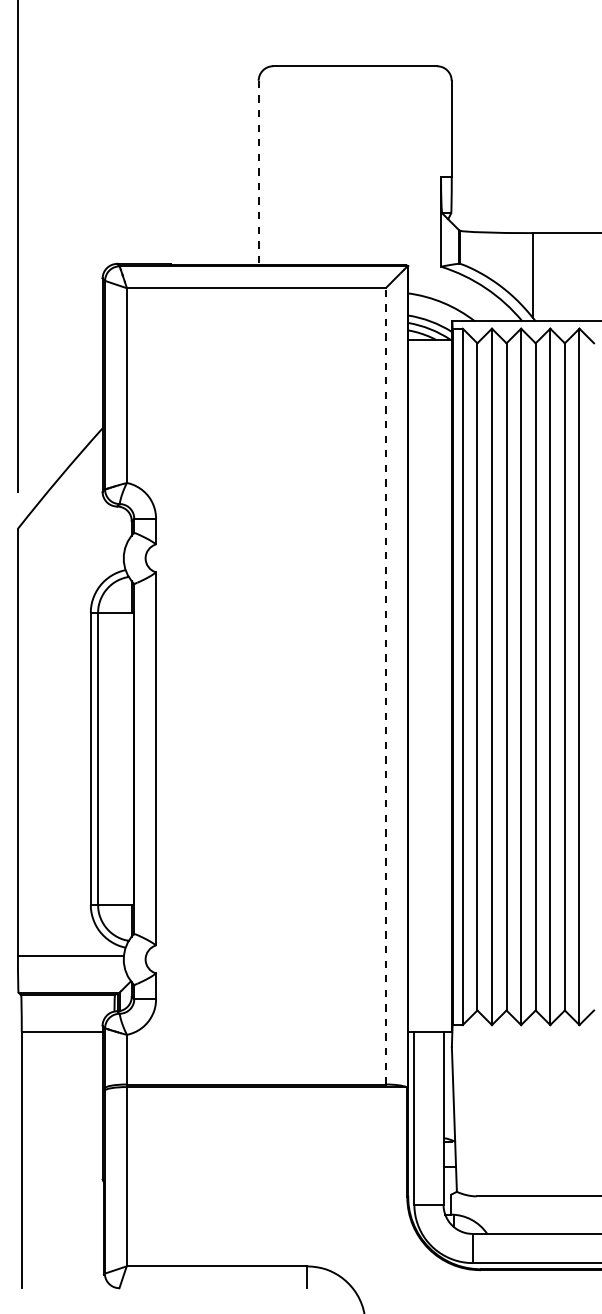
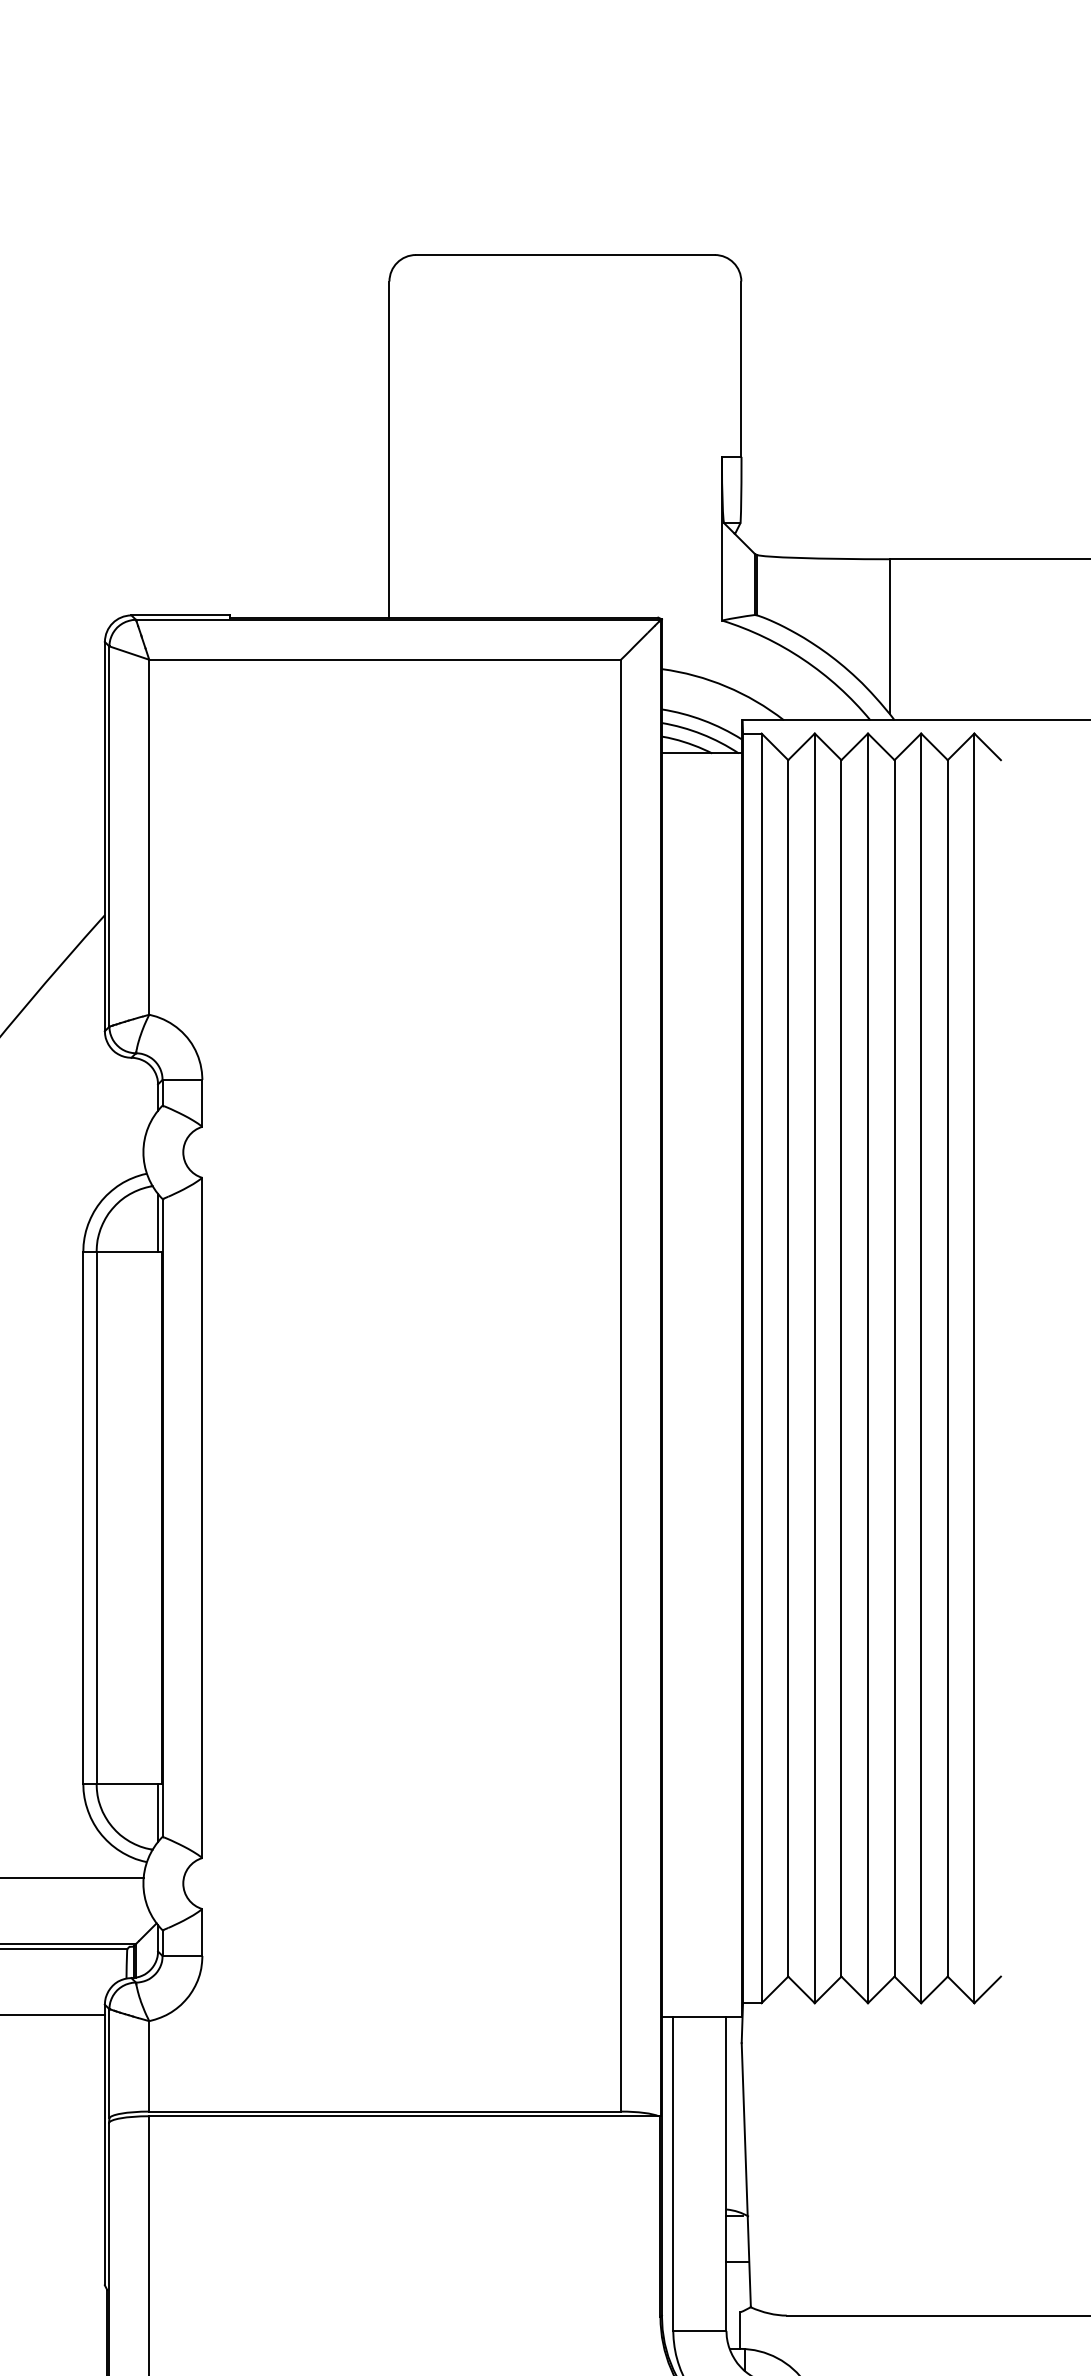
line: (258, 173) -> (389, 450), dashed -> solid
line: (385, 685) -> (620, 1384), dashed -> solid

